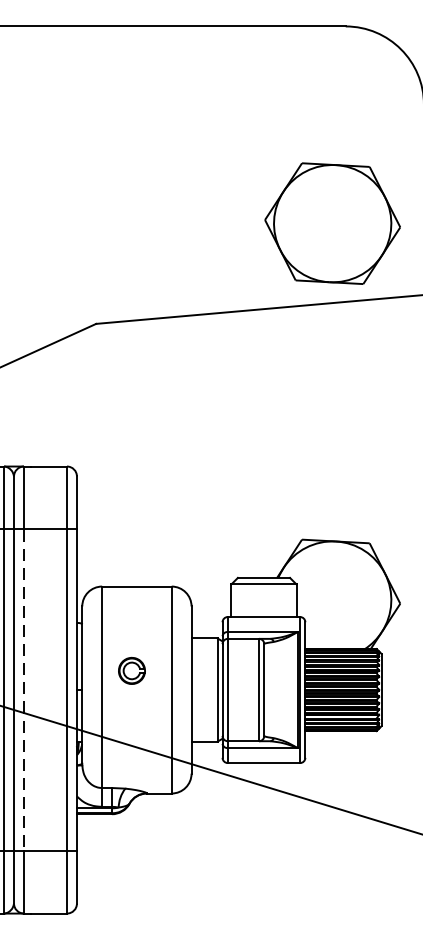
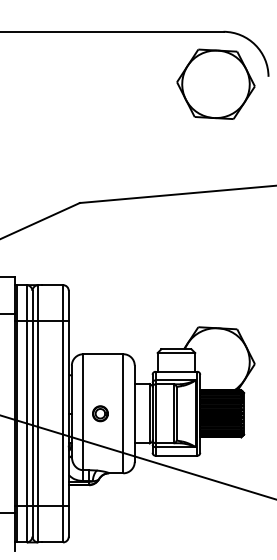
part: (331, 222) -> (215, 83), moved
part: (132, 670) -> (100, 413), moved
line: (24, 691) -> (38, 414), dashed -> solid

